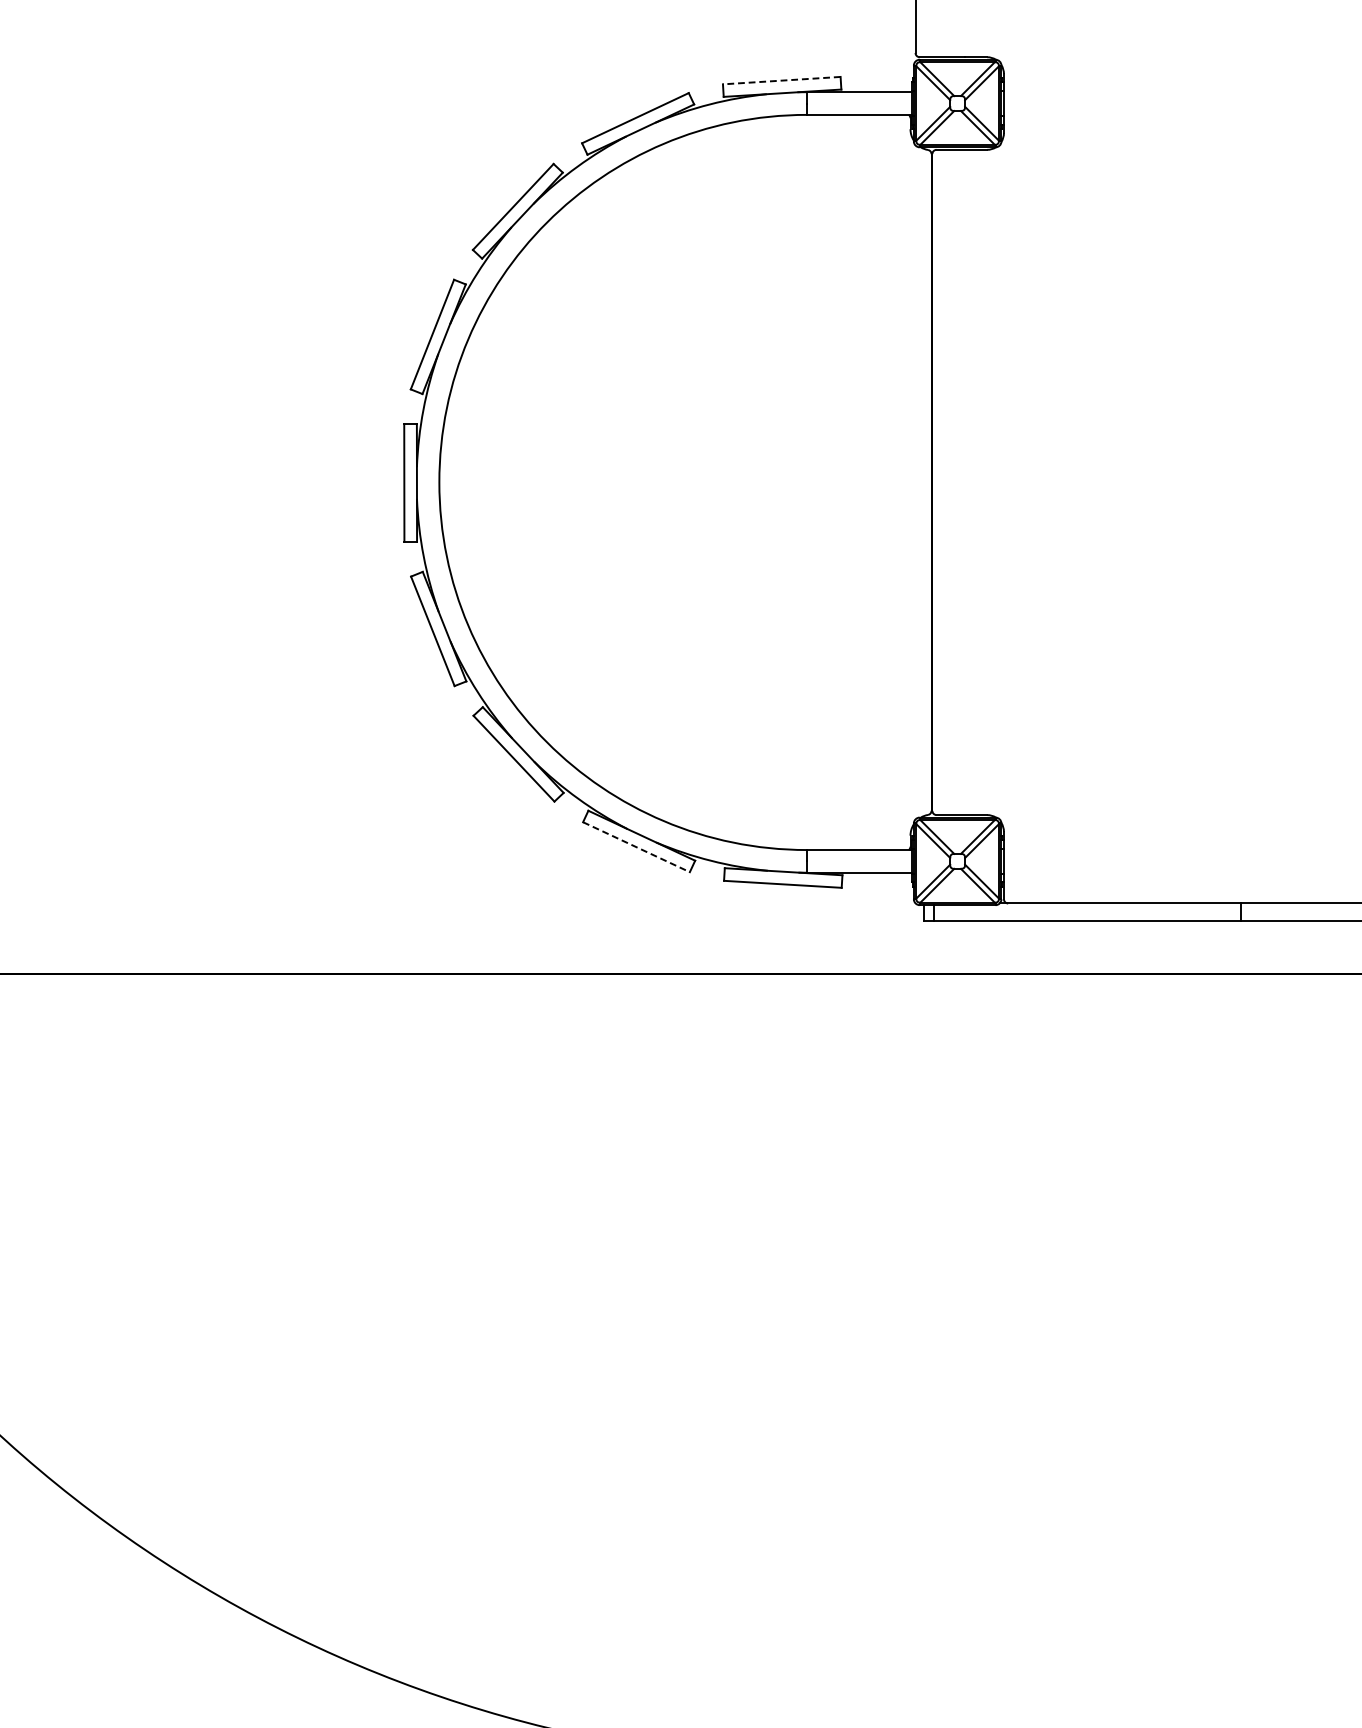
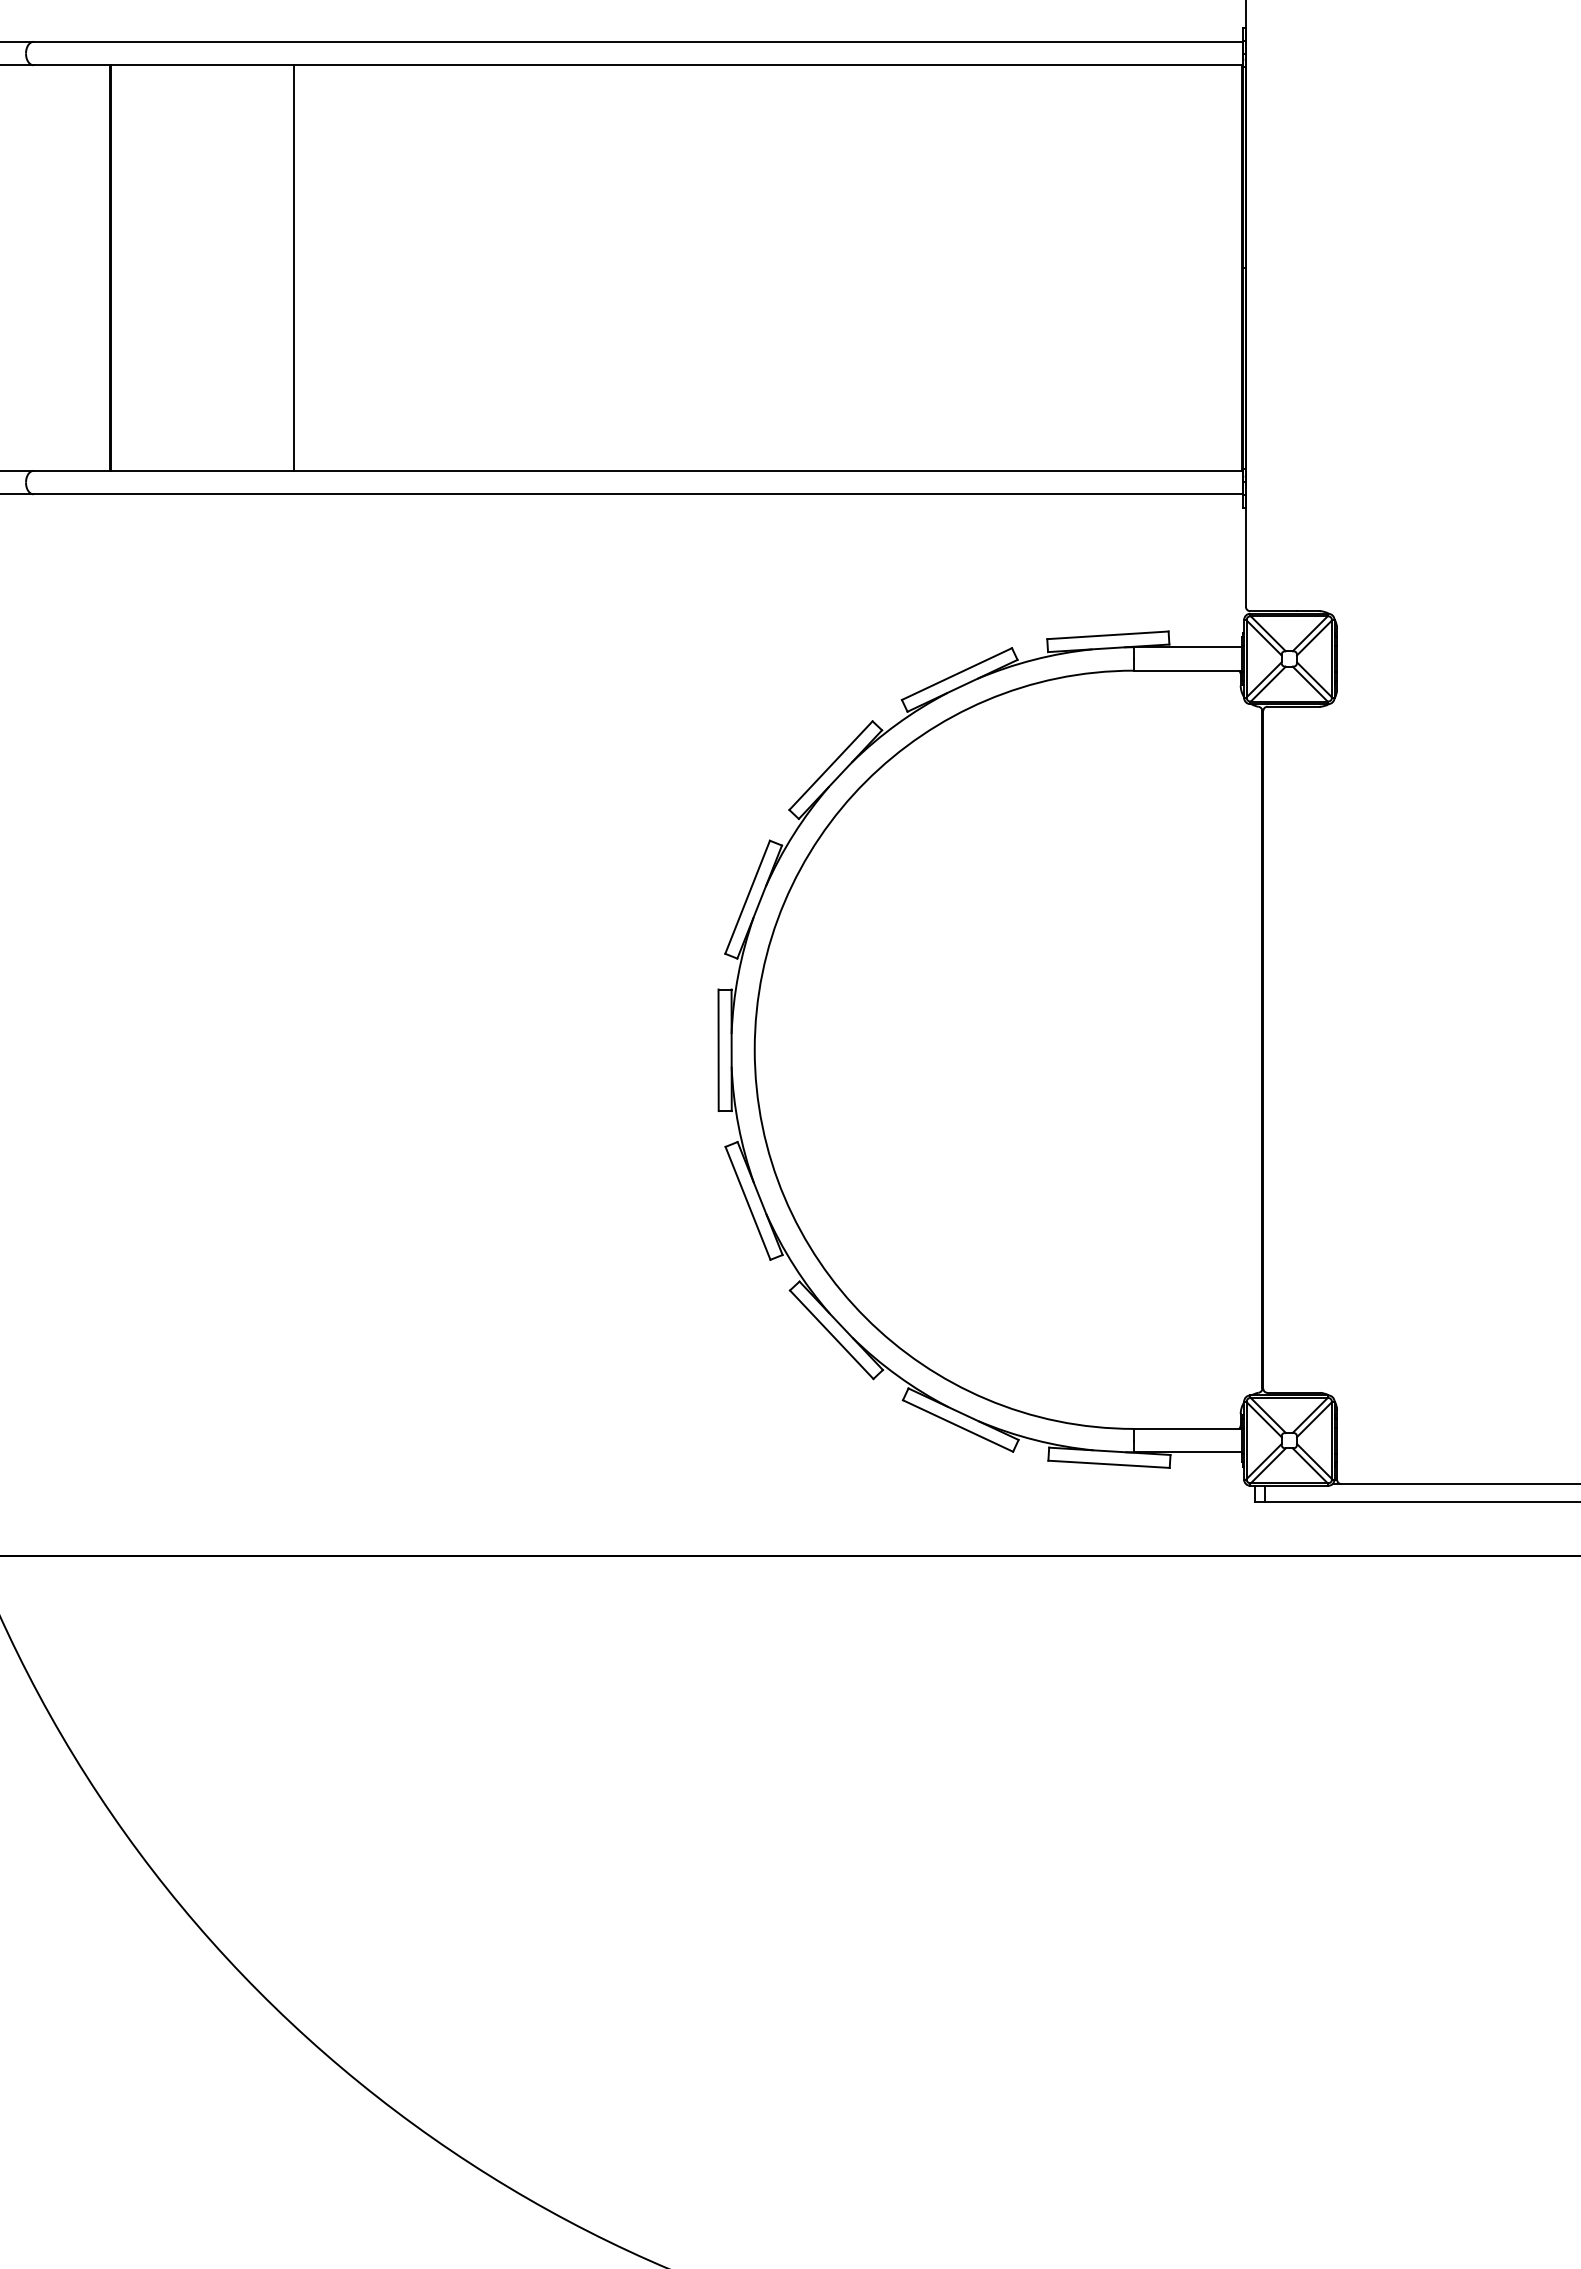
line: (781, 80) -> (1107, 635), dashed -> solid
line: (636, 847) -> (958, 1426), dashed -> solid

